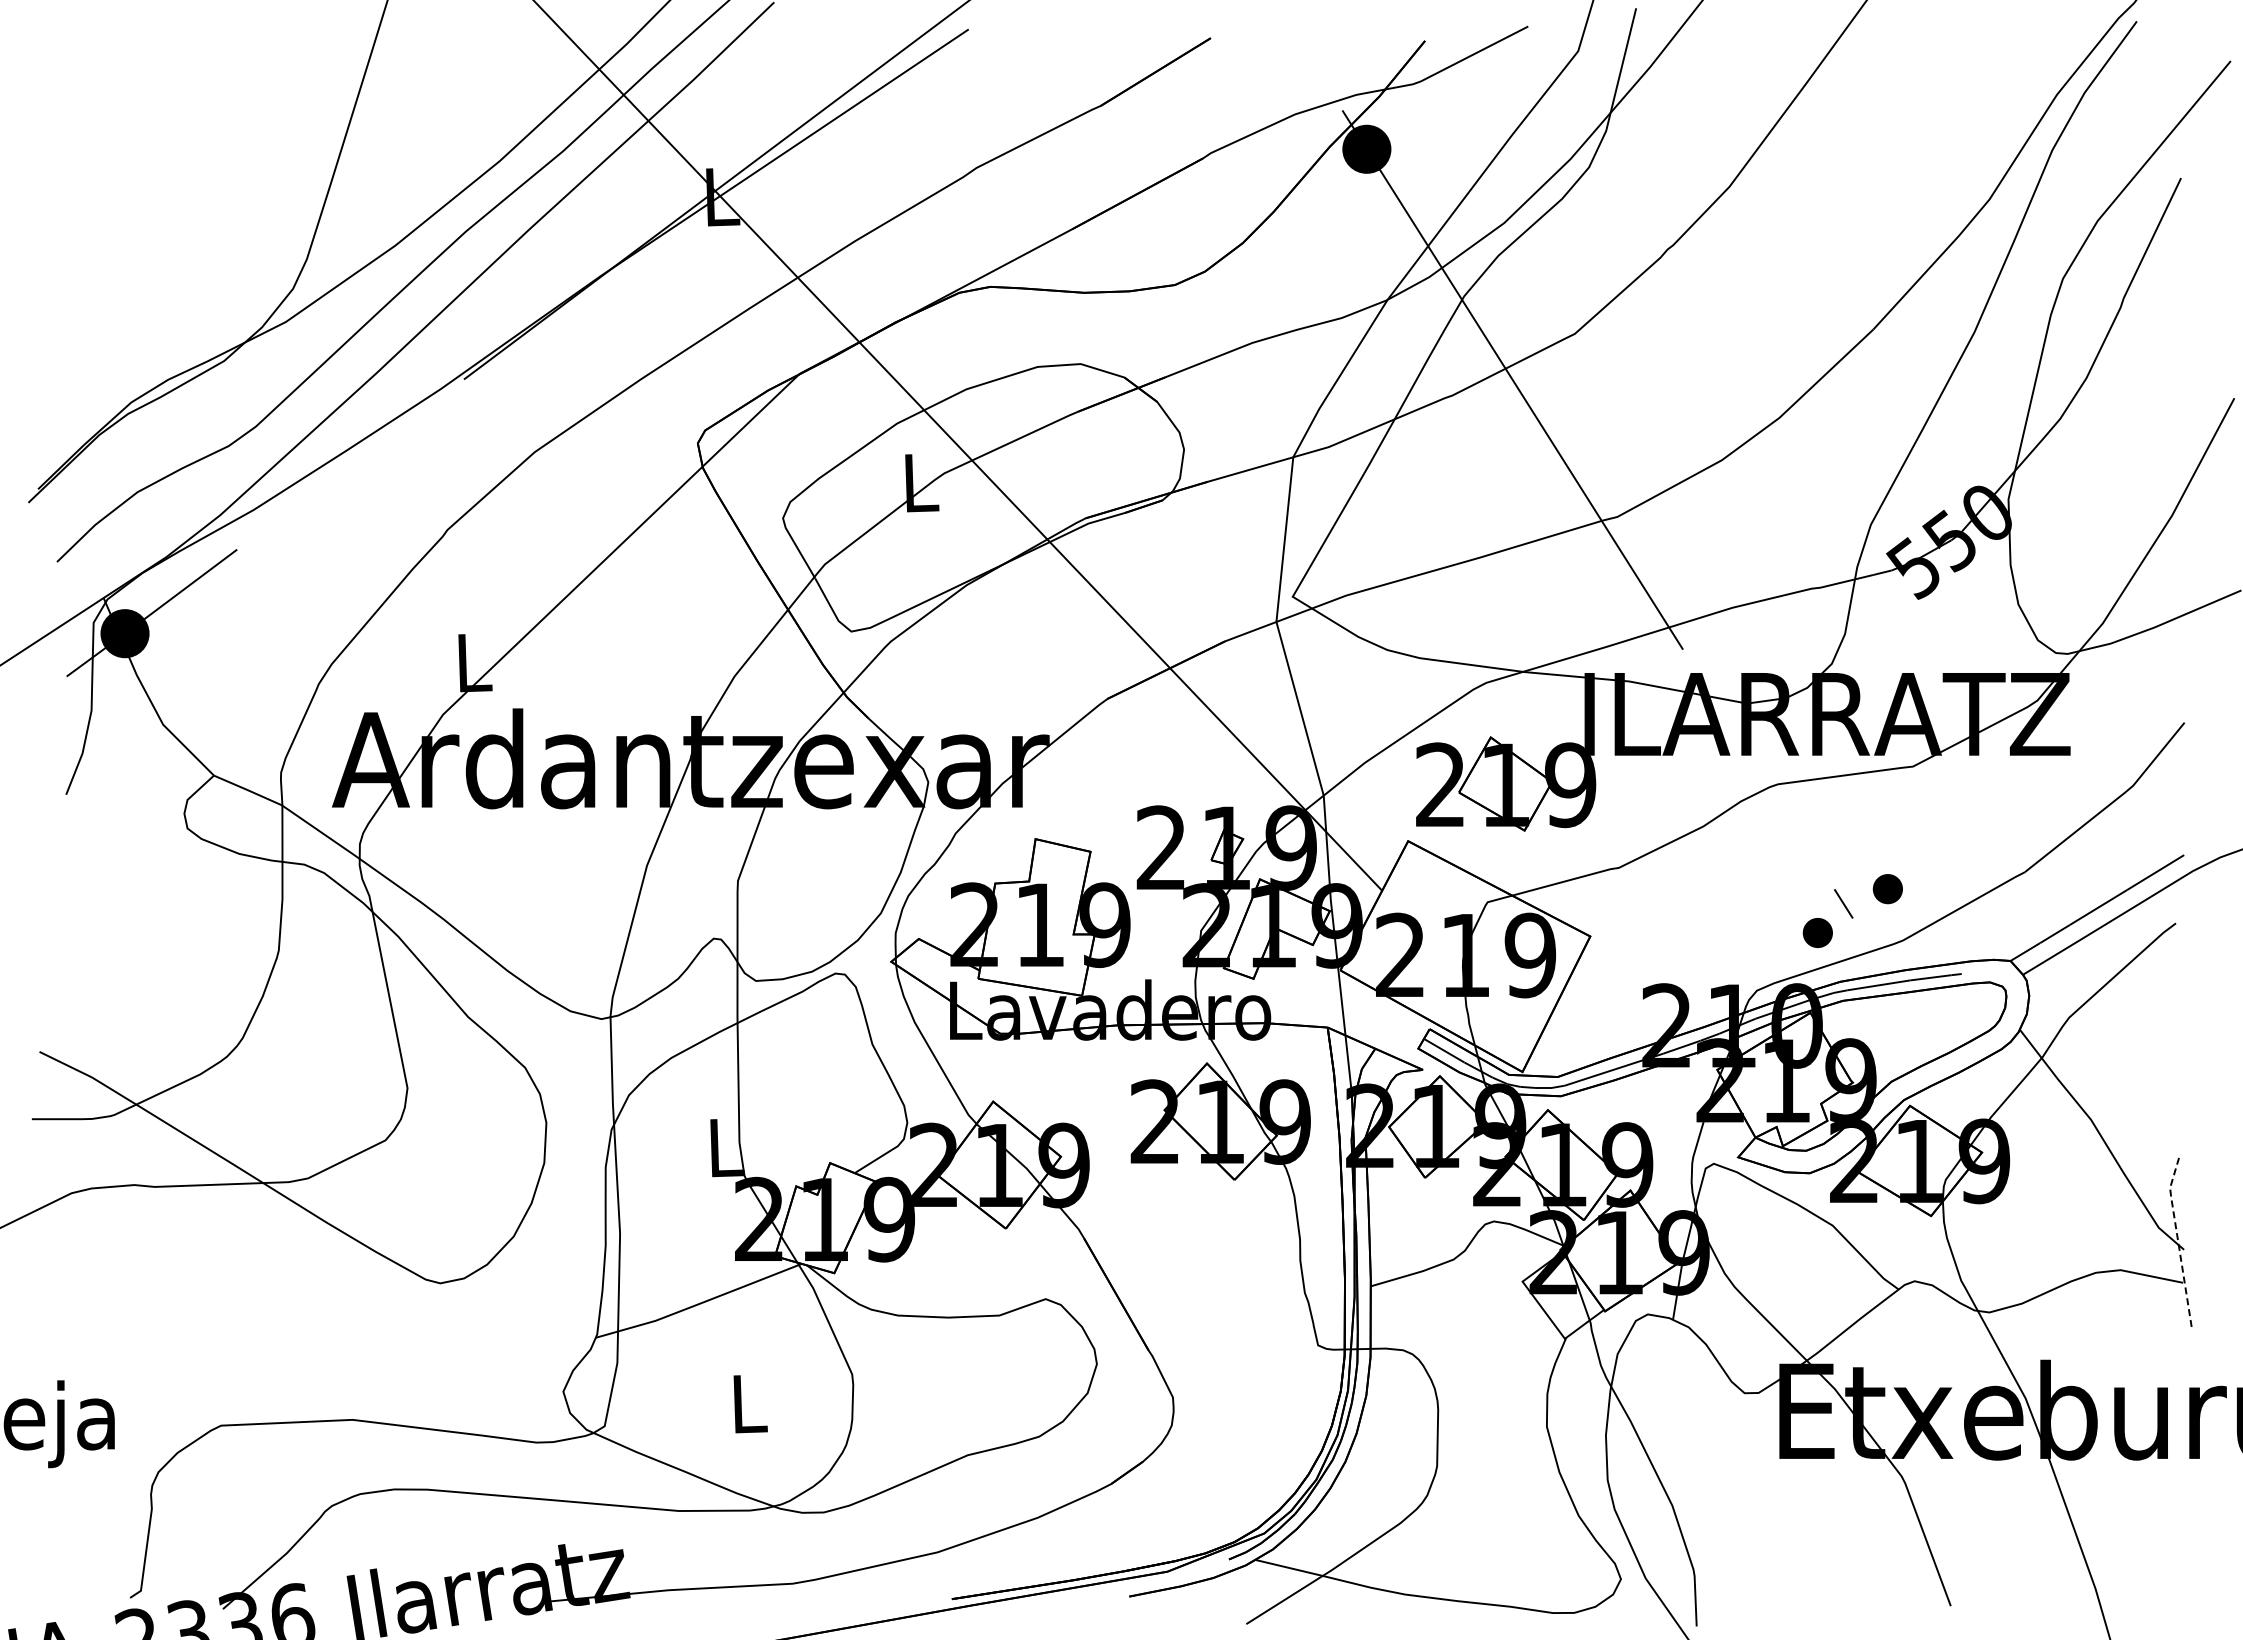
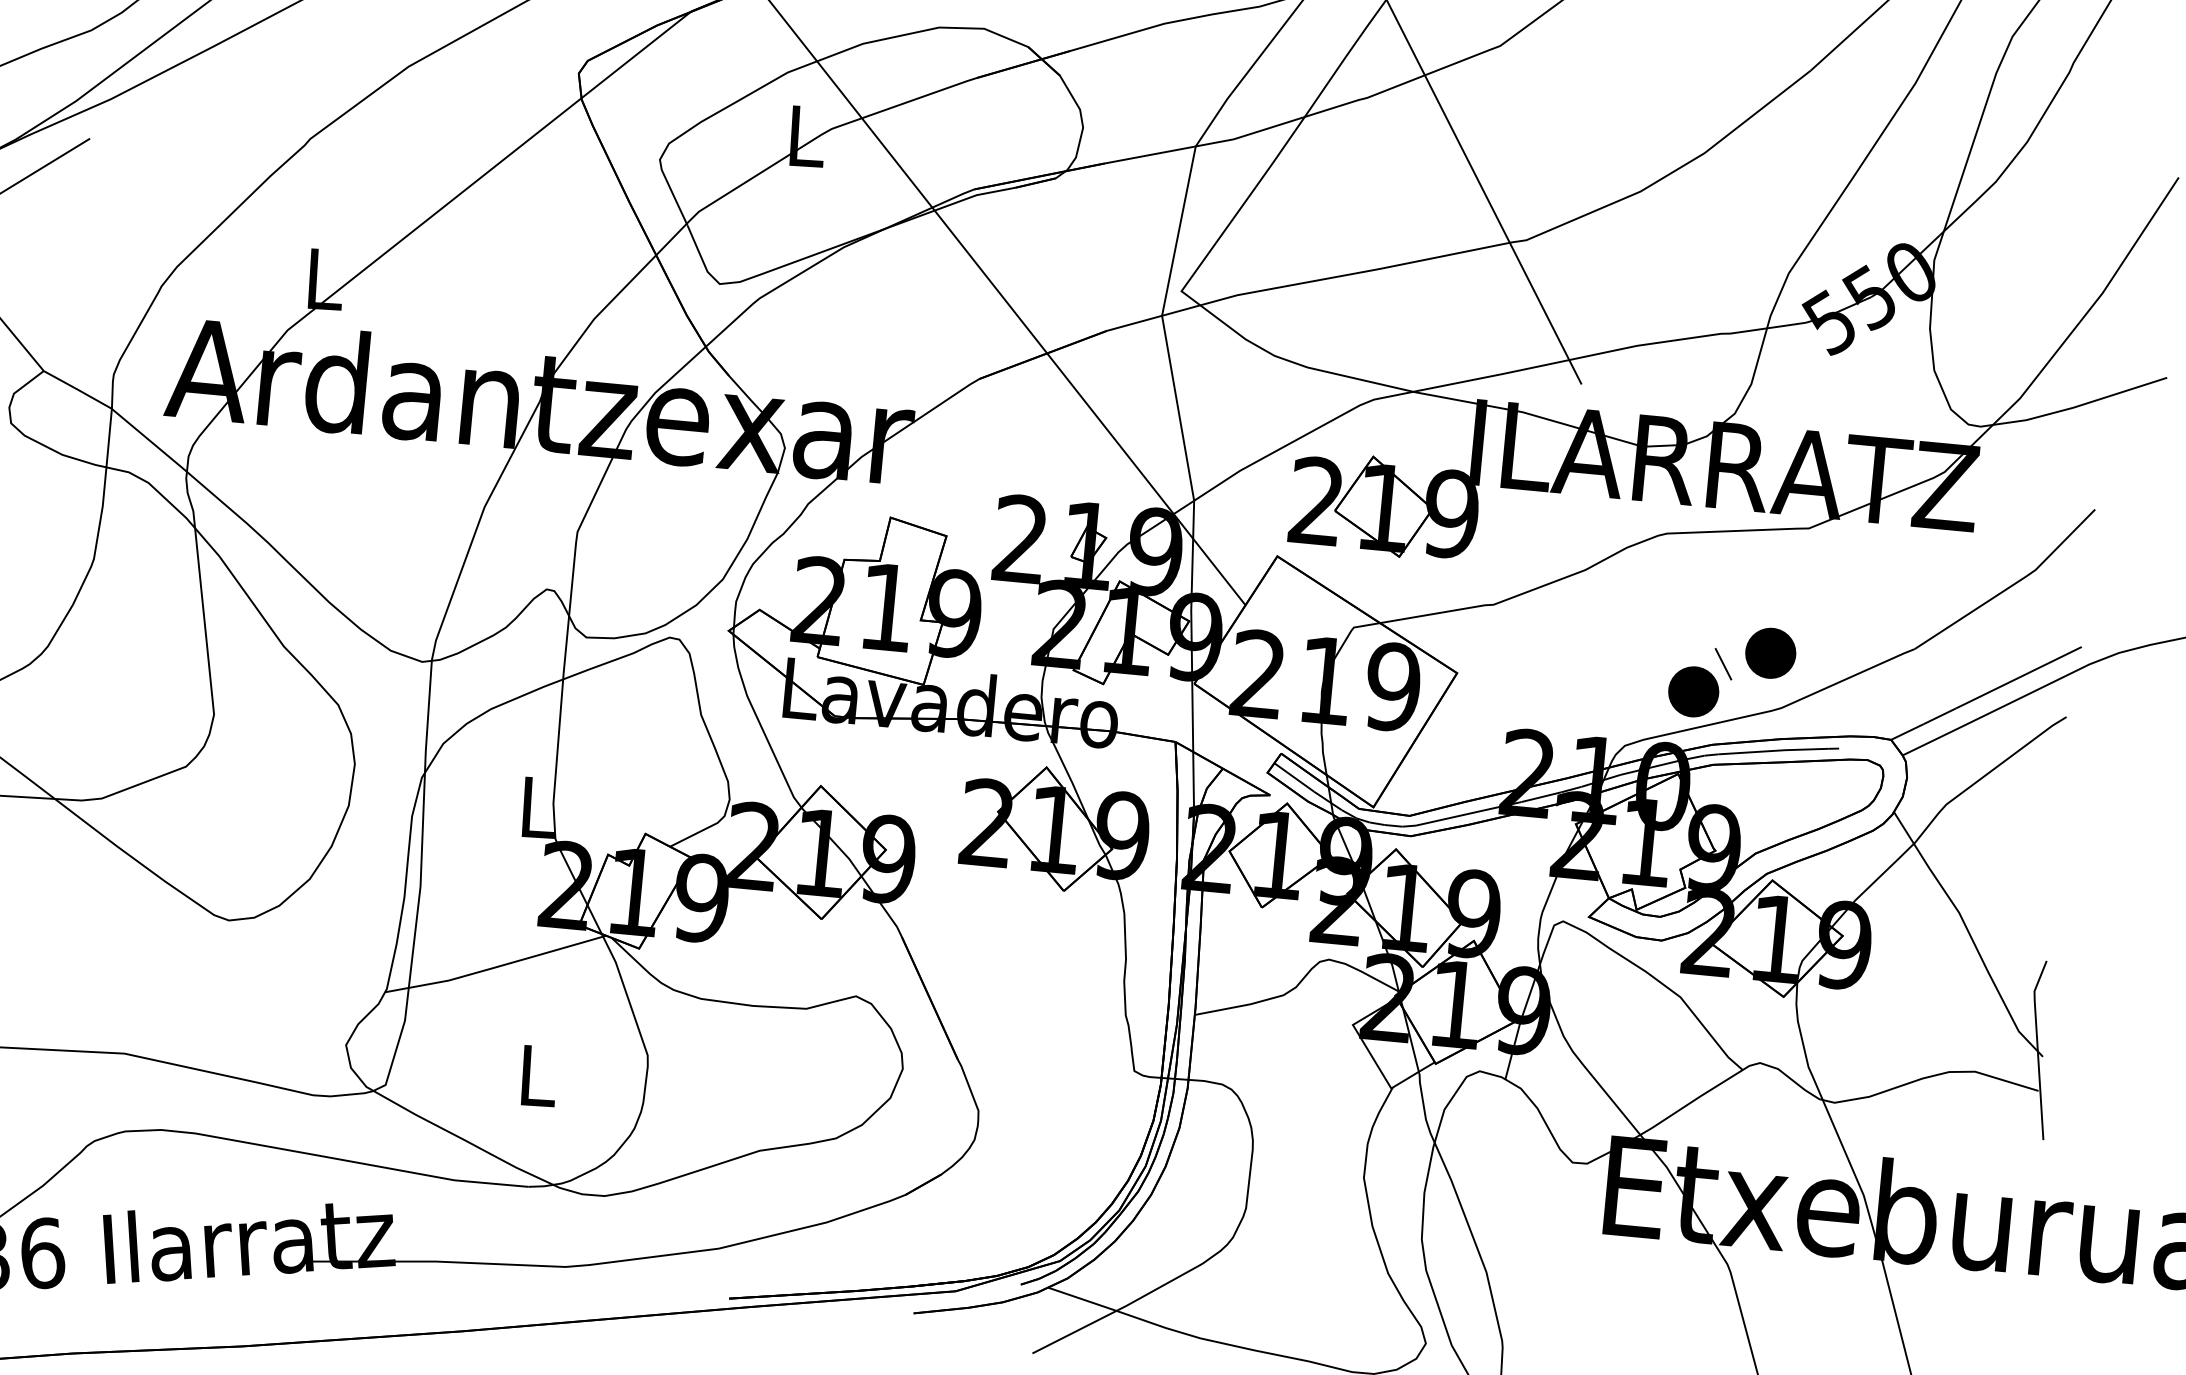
part: (1887, 888) -> (1770, 652), size x1.67
part: (1817, 932) -> (1693, 691), size x1.67
line: (2178, 1241) -> (2037, 1047), dashed -> solid

